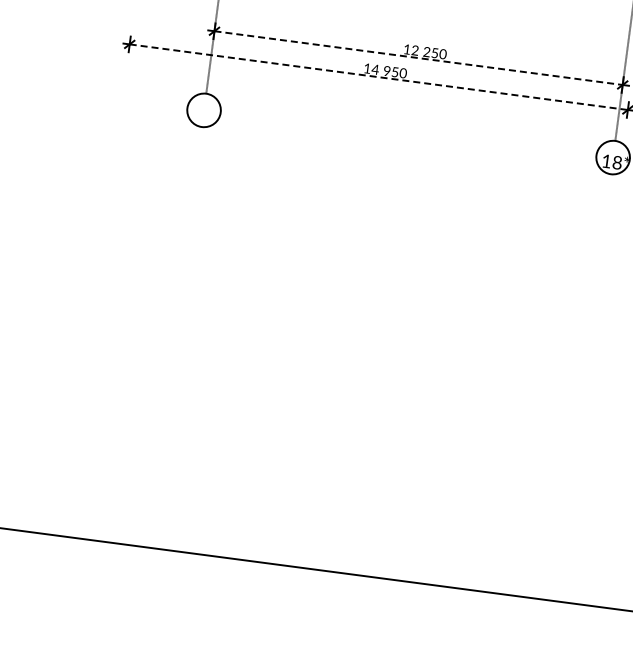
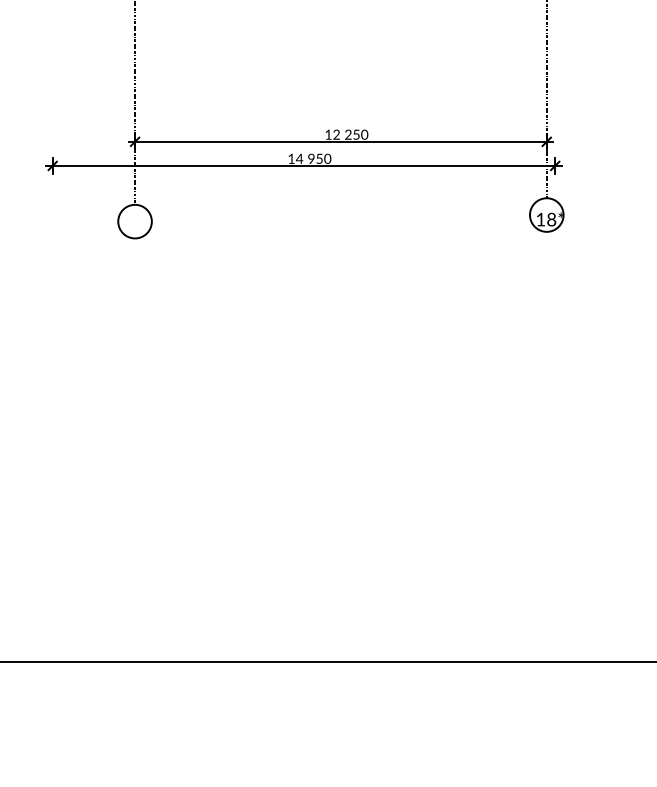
line: (418, 57) -> (340, 141), dashed -> solid
line: (379, 76) -> (304, 165), dashed -> solid

